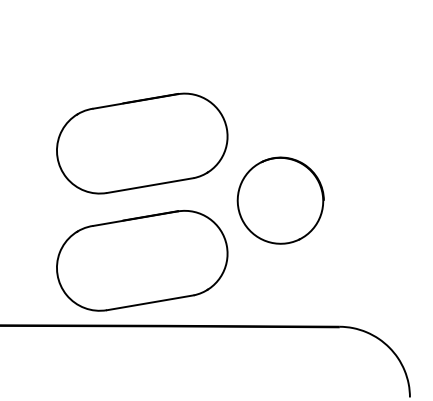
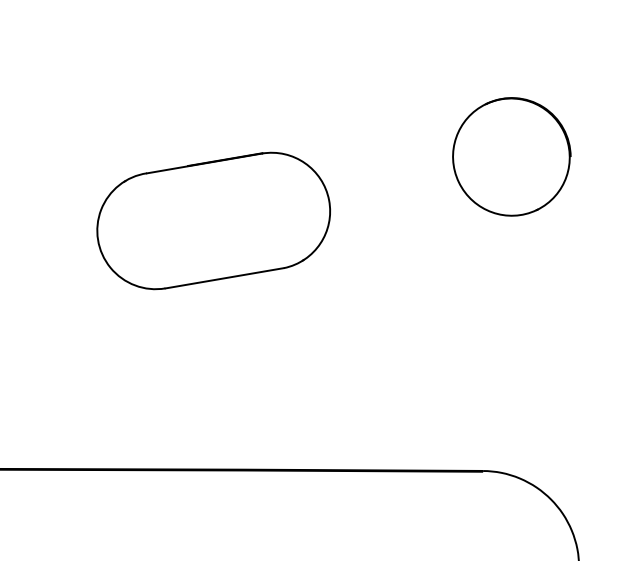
part: (280, 200) -> (511, 156), moved
part: (142, 260) -> (213, 380), removed

